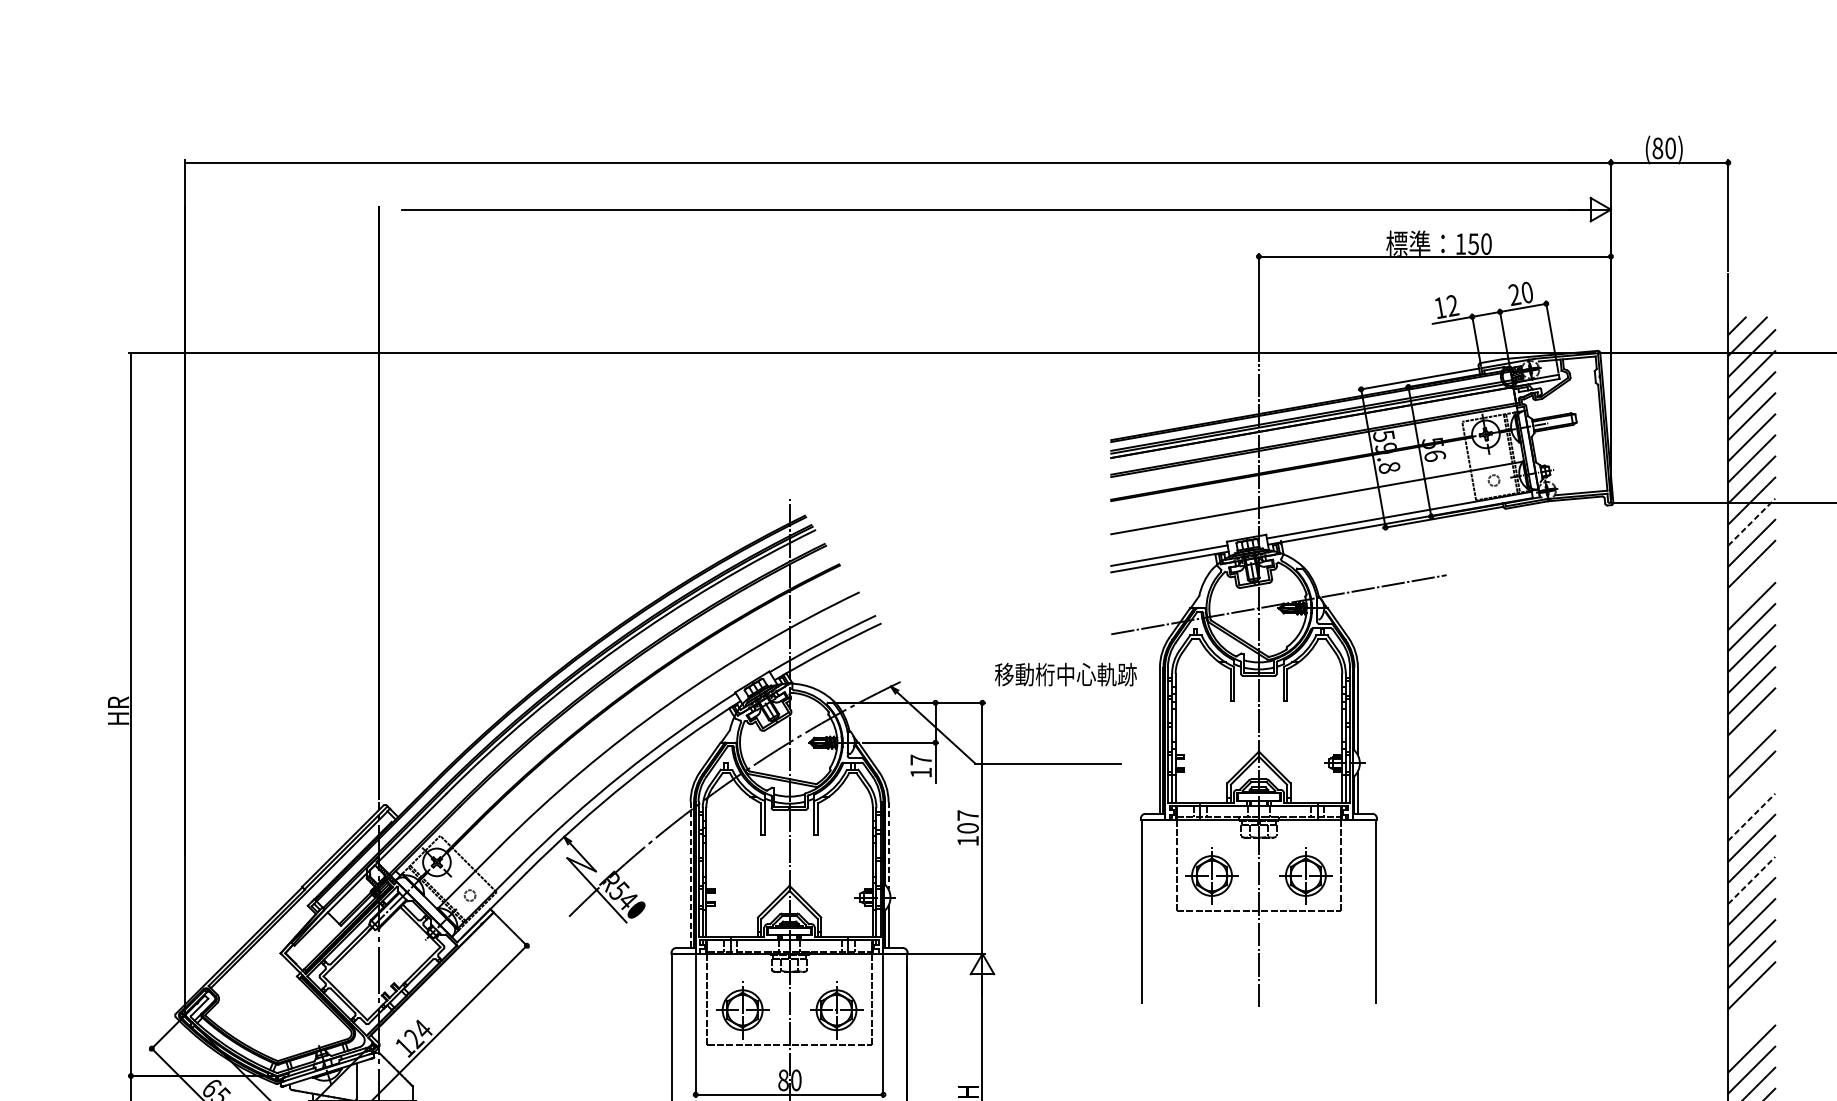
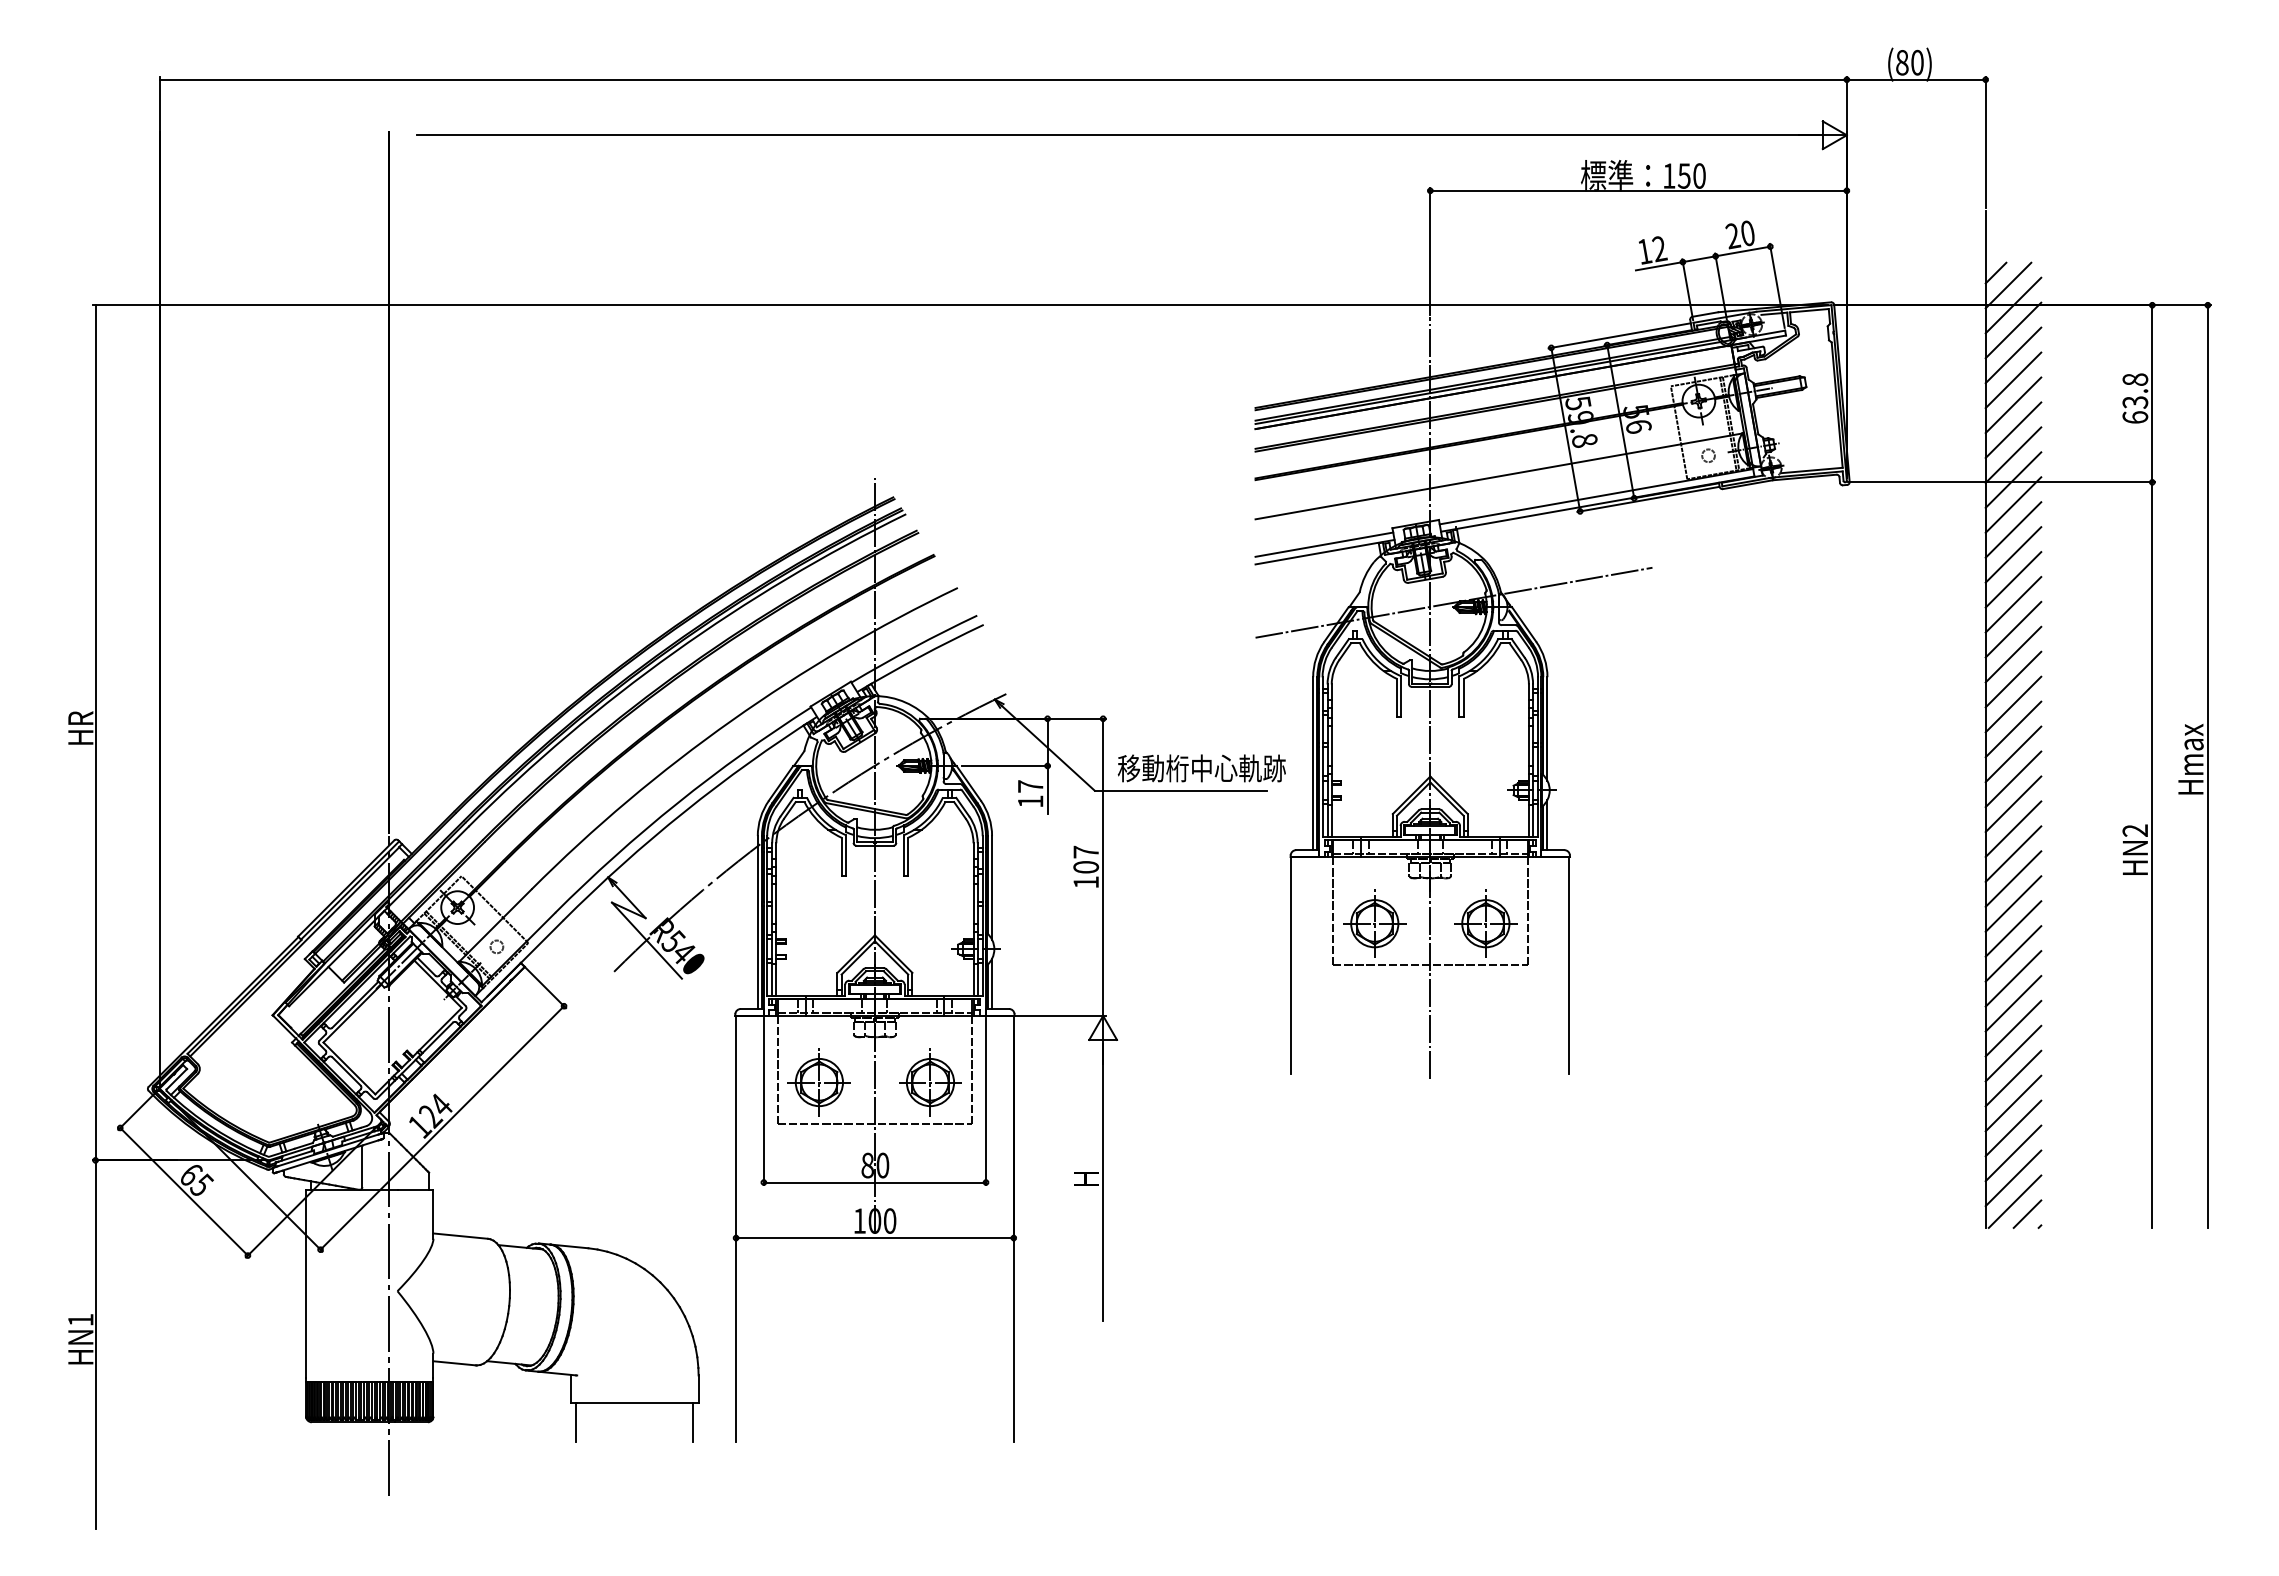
line: (1751, 521) -> (2013, 504), dashed -> solid
line: (1751, 585) -> (2013, 579), added
text: (1065, 674) -> (1201, 768), moved
line: (1751, 732) -> (2013, 754), added
line: (1751, 795) -> (2013, 828), added
line: (1751, 816) -> (2013, 853), dashed -> solid
line: (888, 845) -> (992, 887), dashed -> solid
line: (690, 875) -> (757, 923), dashed -> solid
line: (1751, 880) -> (2013, 928), dashed -> solid
line: (1751, 1006) -> (2013, 1078), added
line: (1751, 1027) -> (2013, 1103), added

